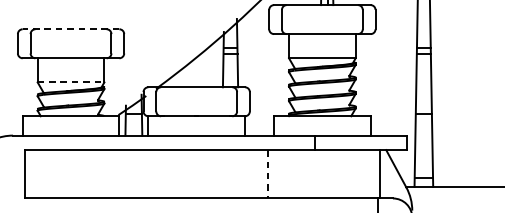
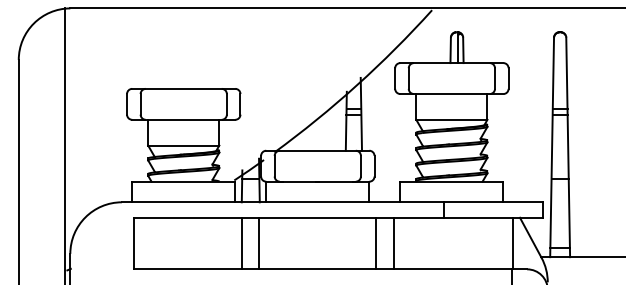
line: (70, 28) -> (183, 88), dashed -> solid
line: (70, 82) -> (183, 145), dashed -> solid
line: (126, 174) -> (242, 243), added
line: (142, 174) -> (259, 243), added
line: (251, 174) -> (376, 243), added
line: (267, 174) -> (393, 243), dashed -> solid

